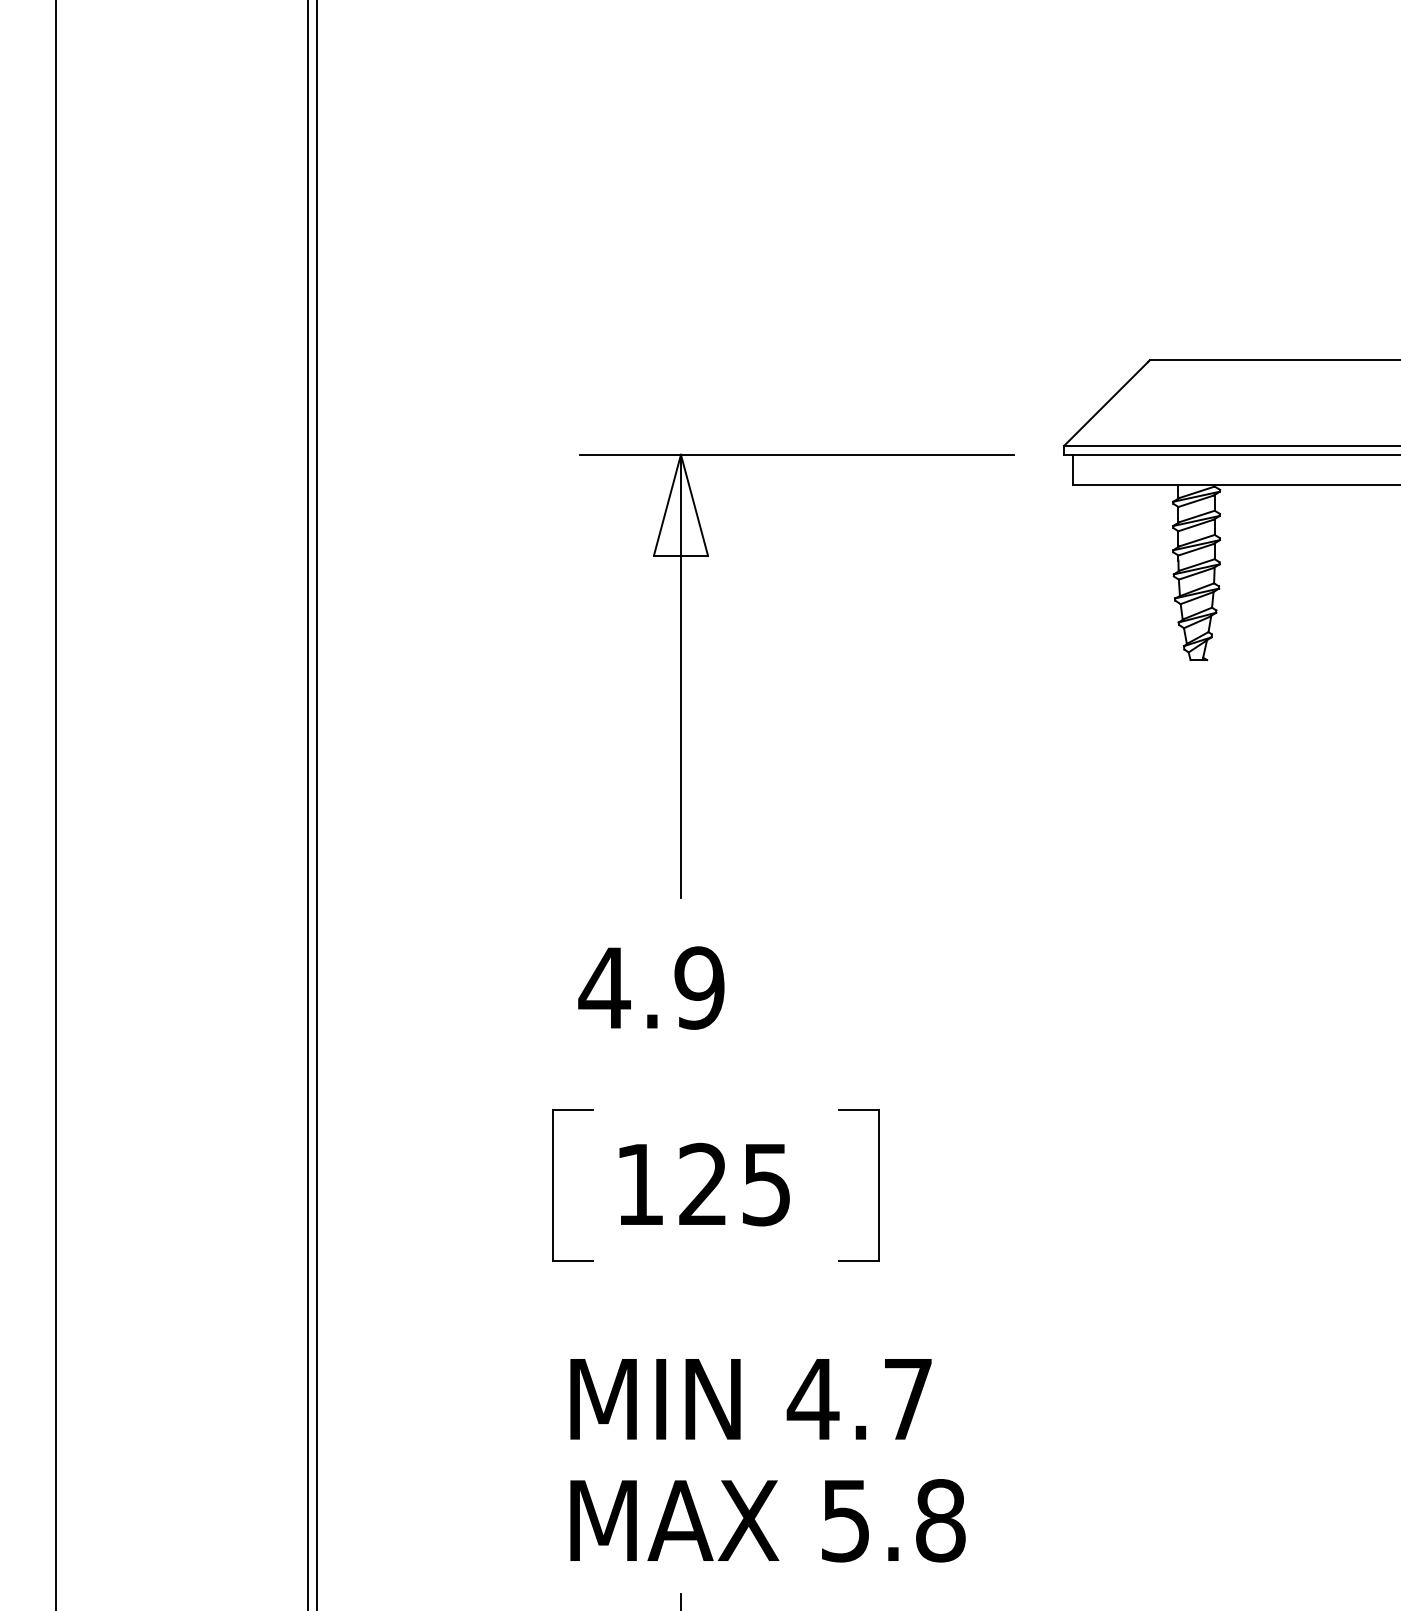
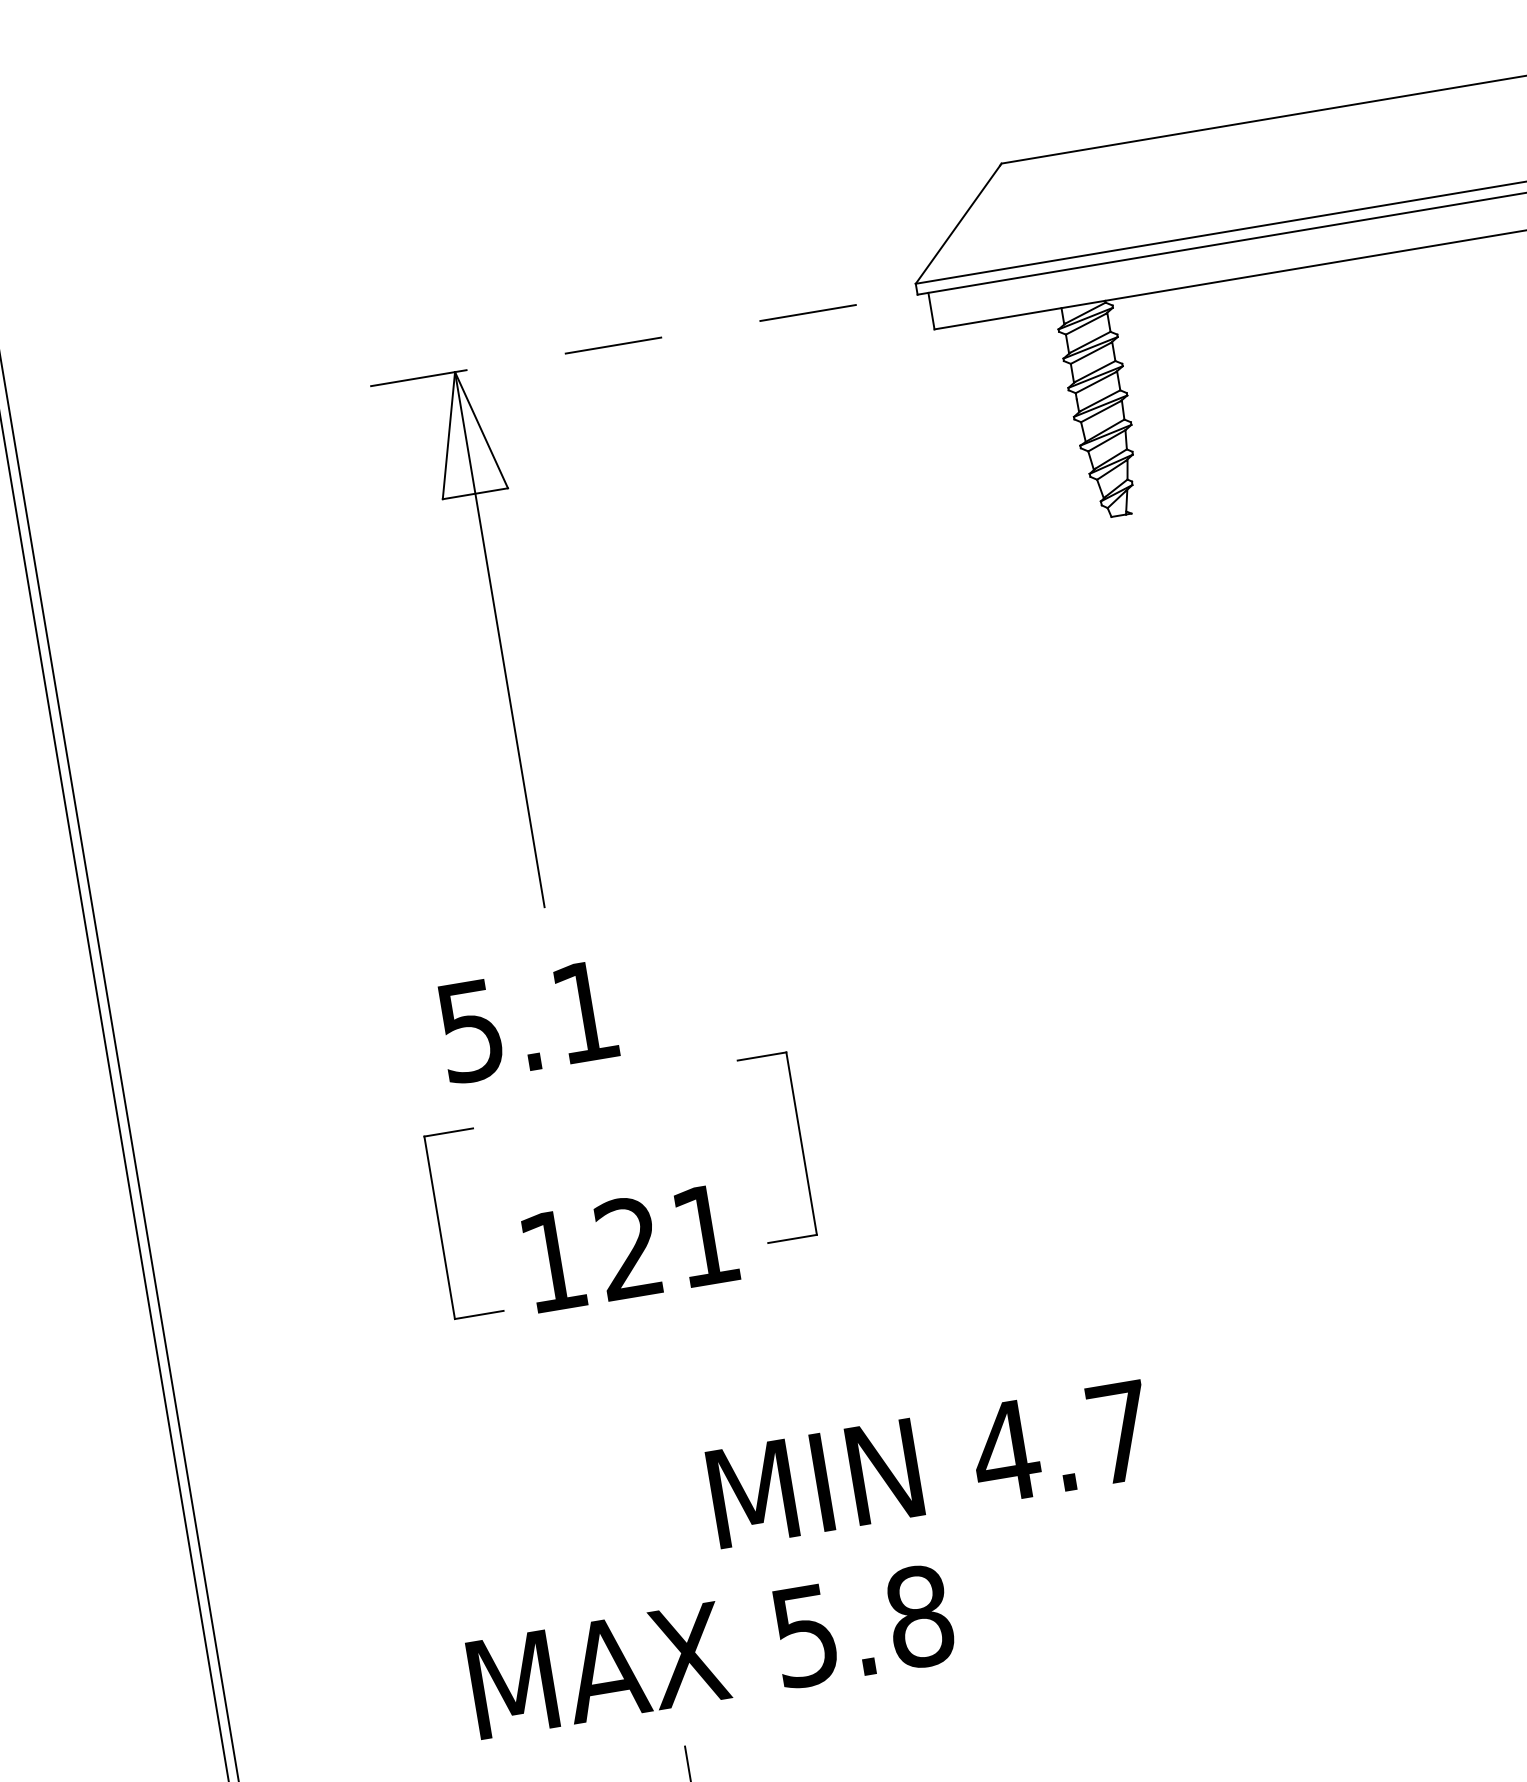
line: (797, 454) -> (595, 348), solid -> dashed
text: (651, 987) -> (527, 1020), 4.9 -> 5.1
part: (553, 1185) -> (440, 1227), moved
text: (766, 1185) -> (705, 1236), 125 -> 121
part: (878, 1185) -> (800, 1143), moved
text: (750, 1399) -> (930, 1464), moved
text: (767, 1520) -> (710, 1651), moved

